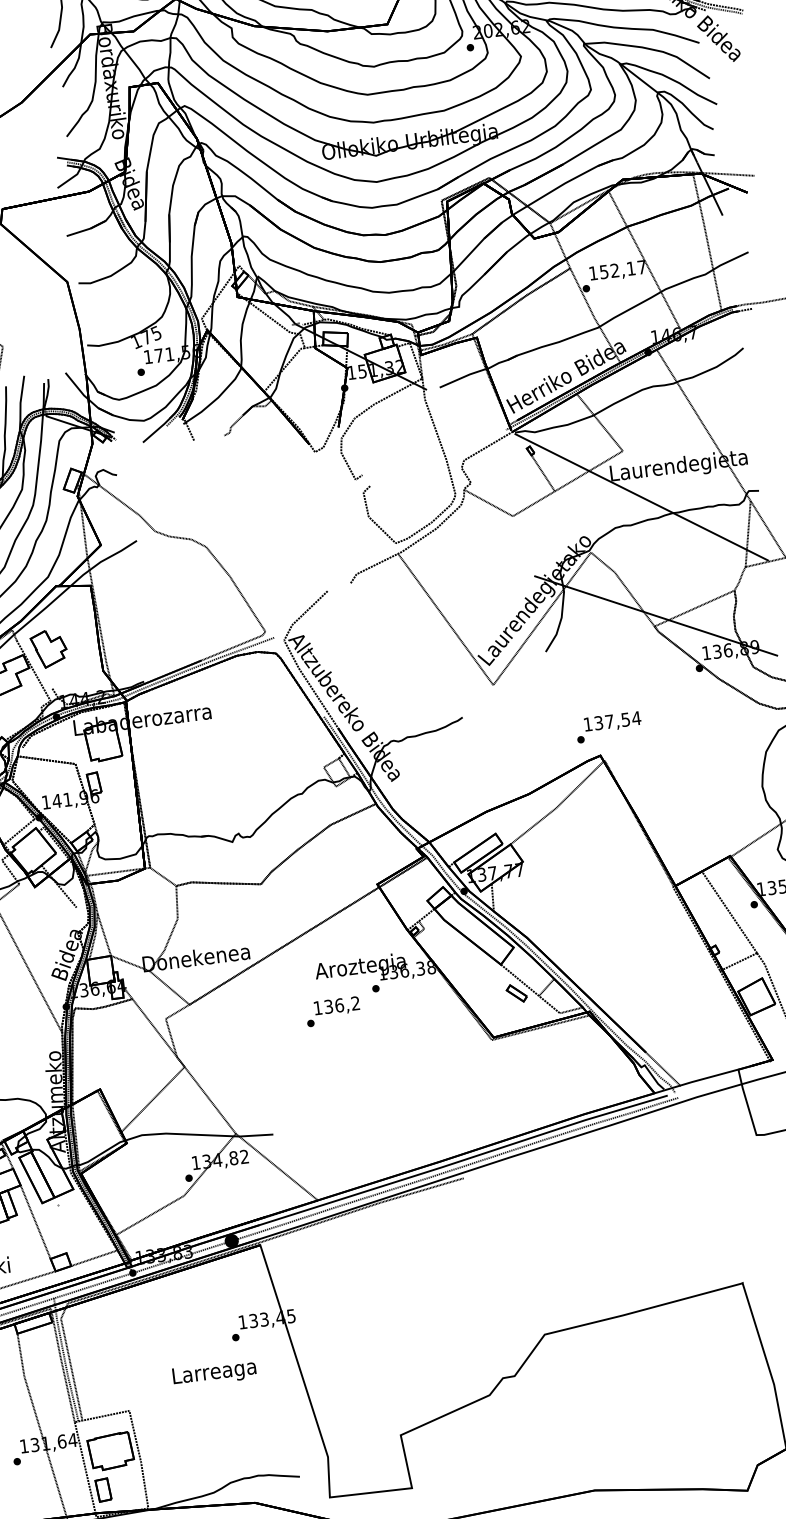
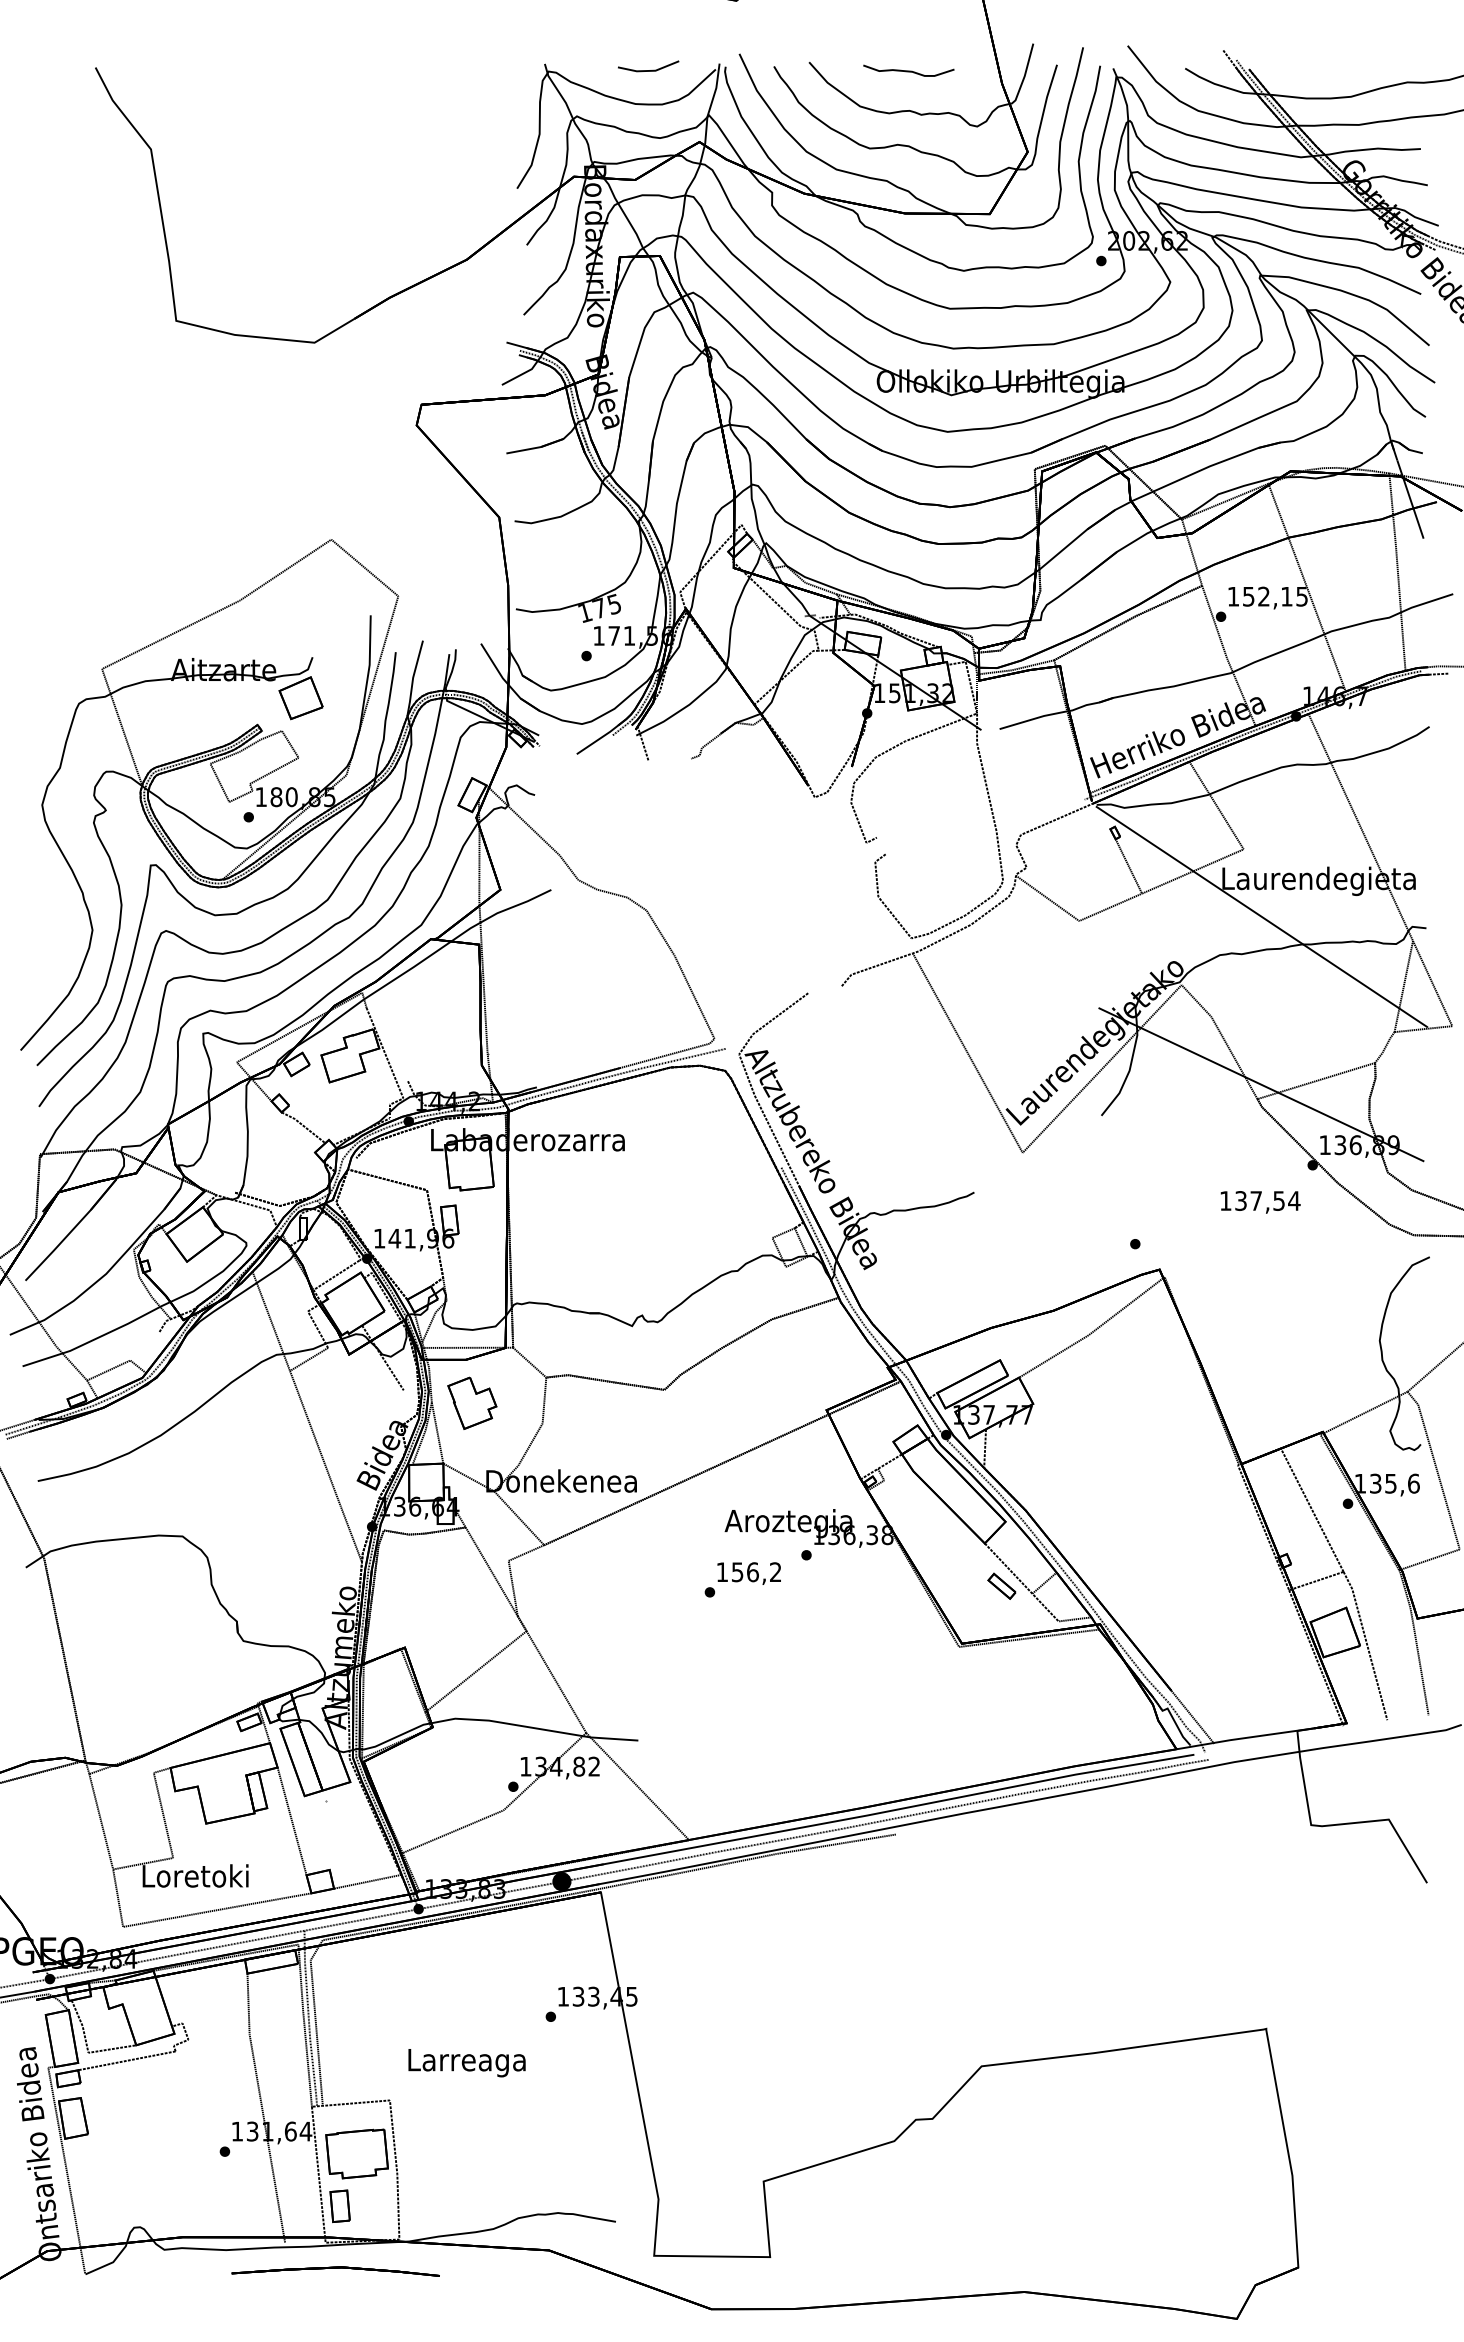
text: (641, 267) -> (1301, 596), 152,17 -> 152,15
part: (49, 648) -> (472, 1402), moved
text: (612, 722) -> (1260, 1202), moved
text: (328, 1006) -> (737, 1571), 136,2 -> 156,2
text: (214, 1373) -> (466, 2063), moved

